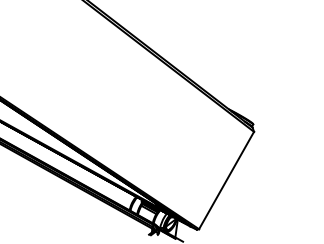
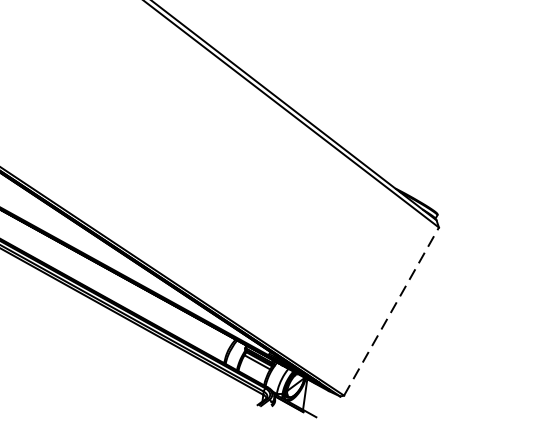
line: (226, 180) -> (391, 311), solid -> dashed

